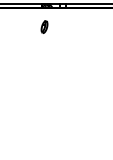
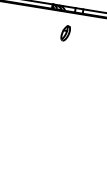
part: (44, 26) -> (65, 32), moved

